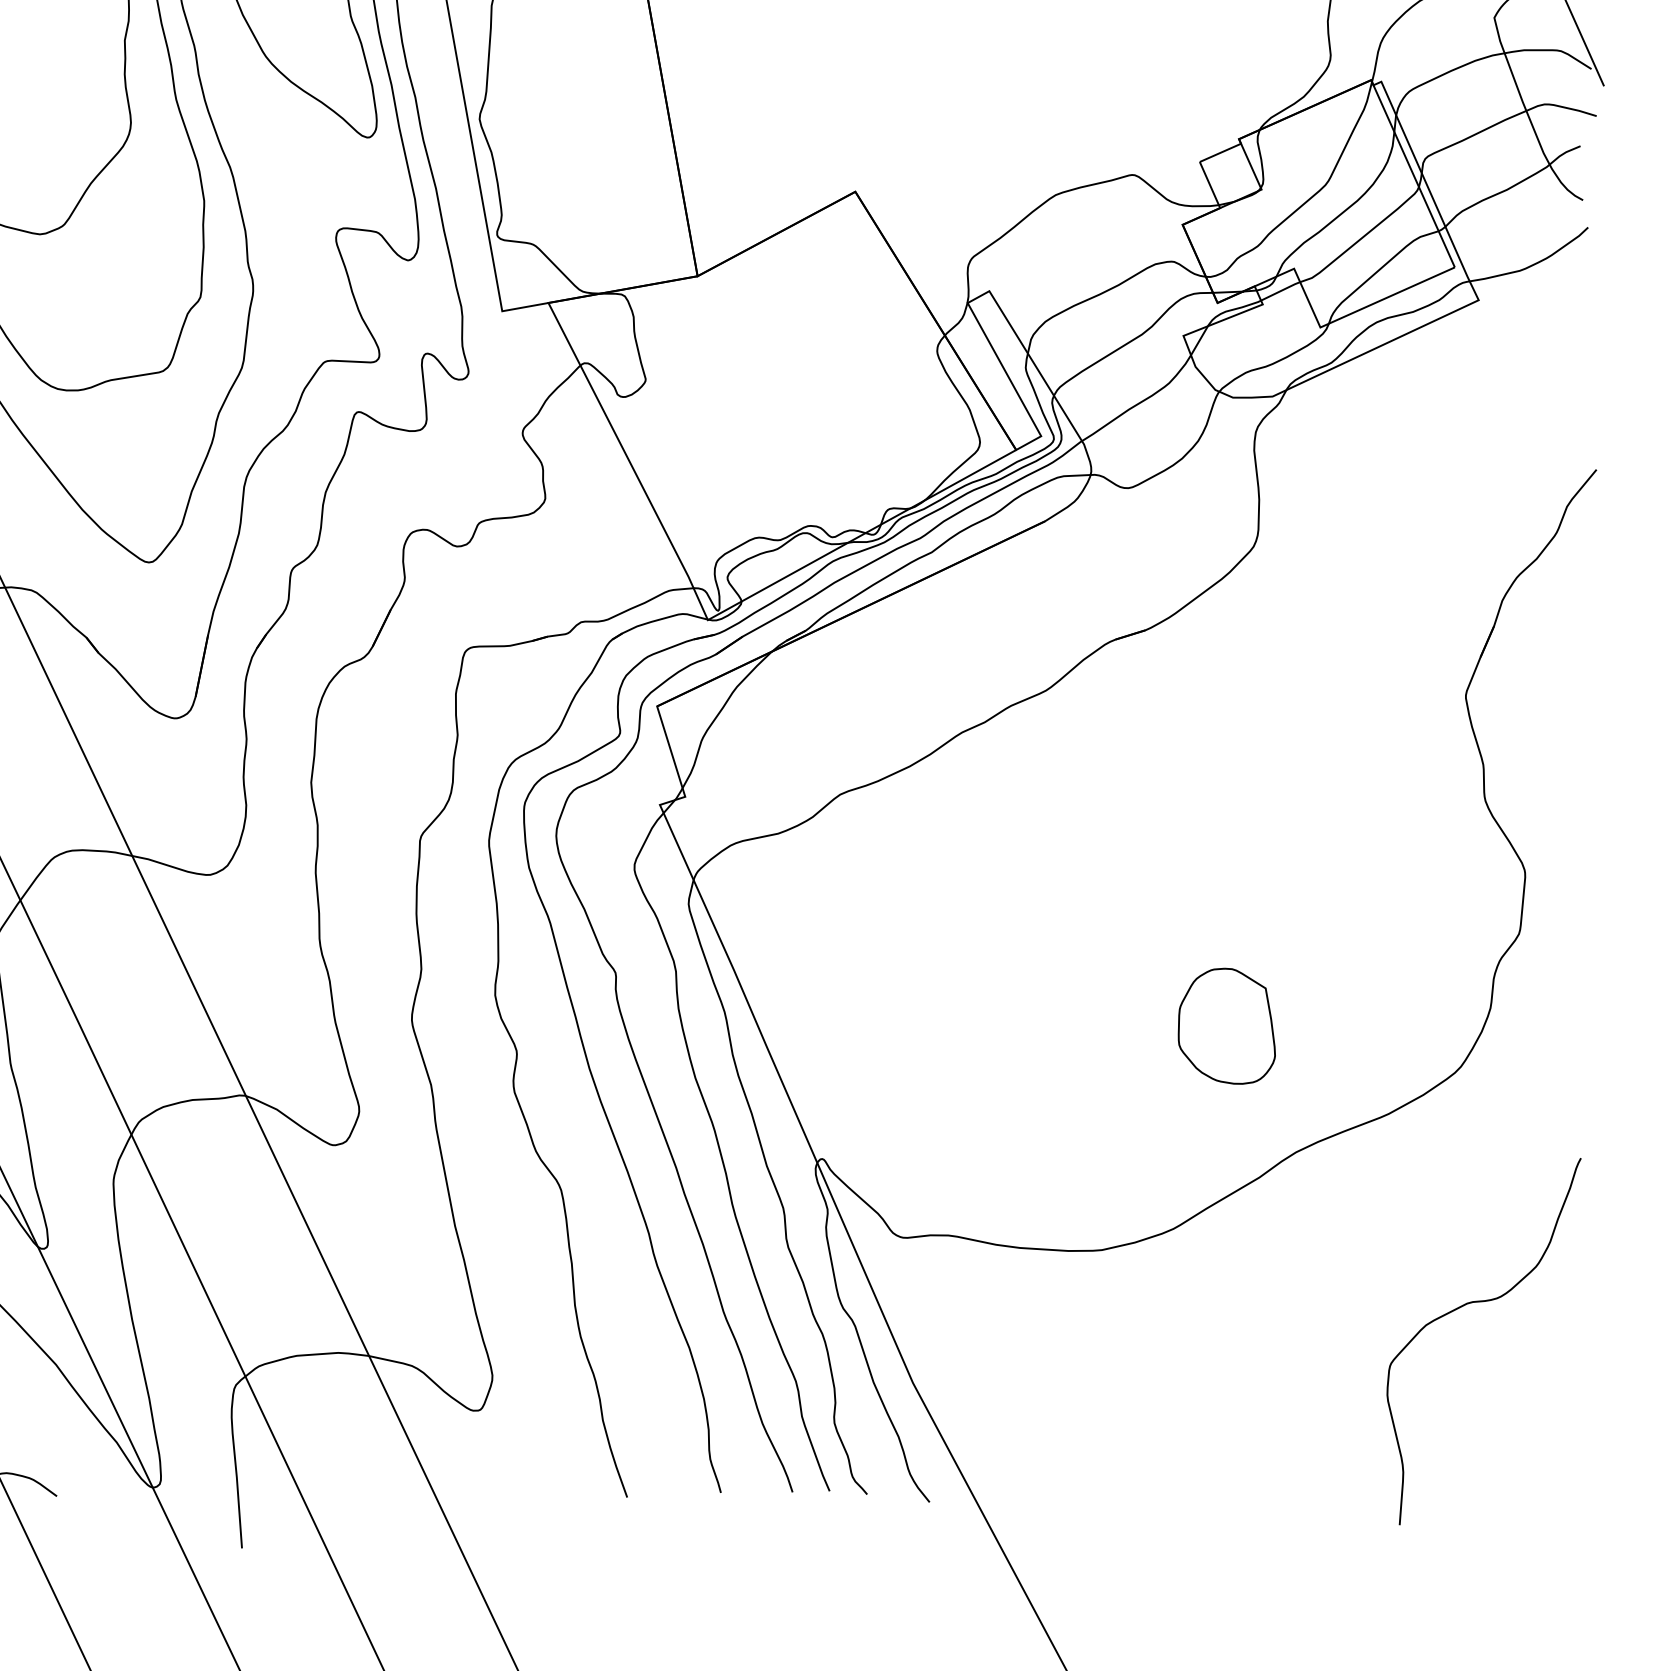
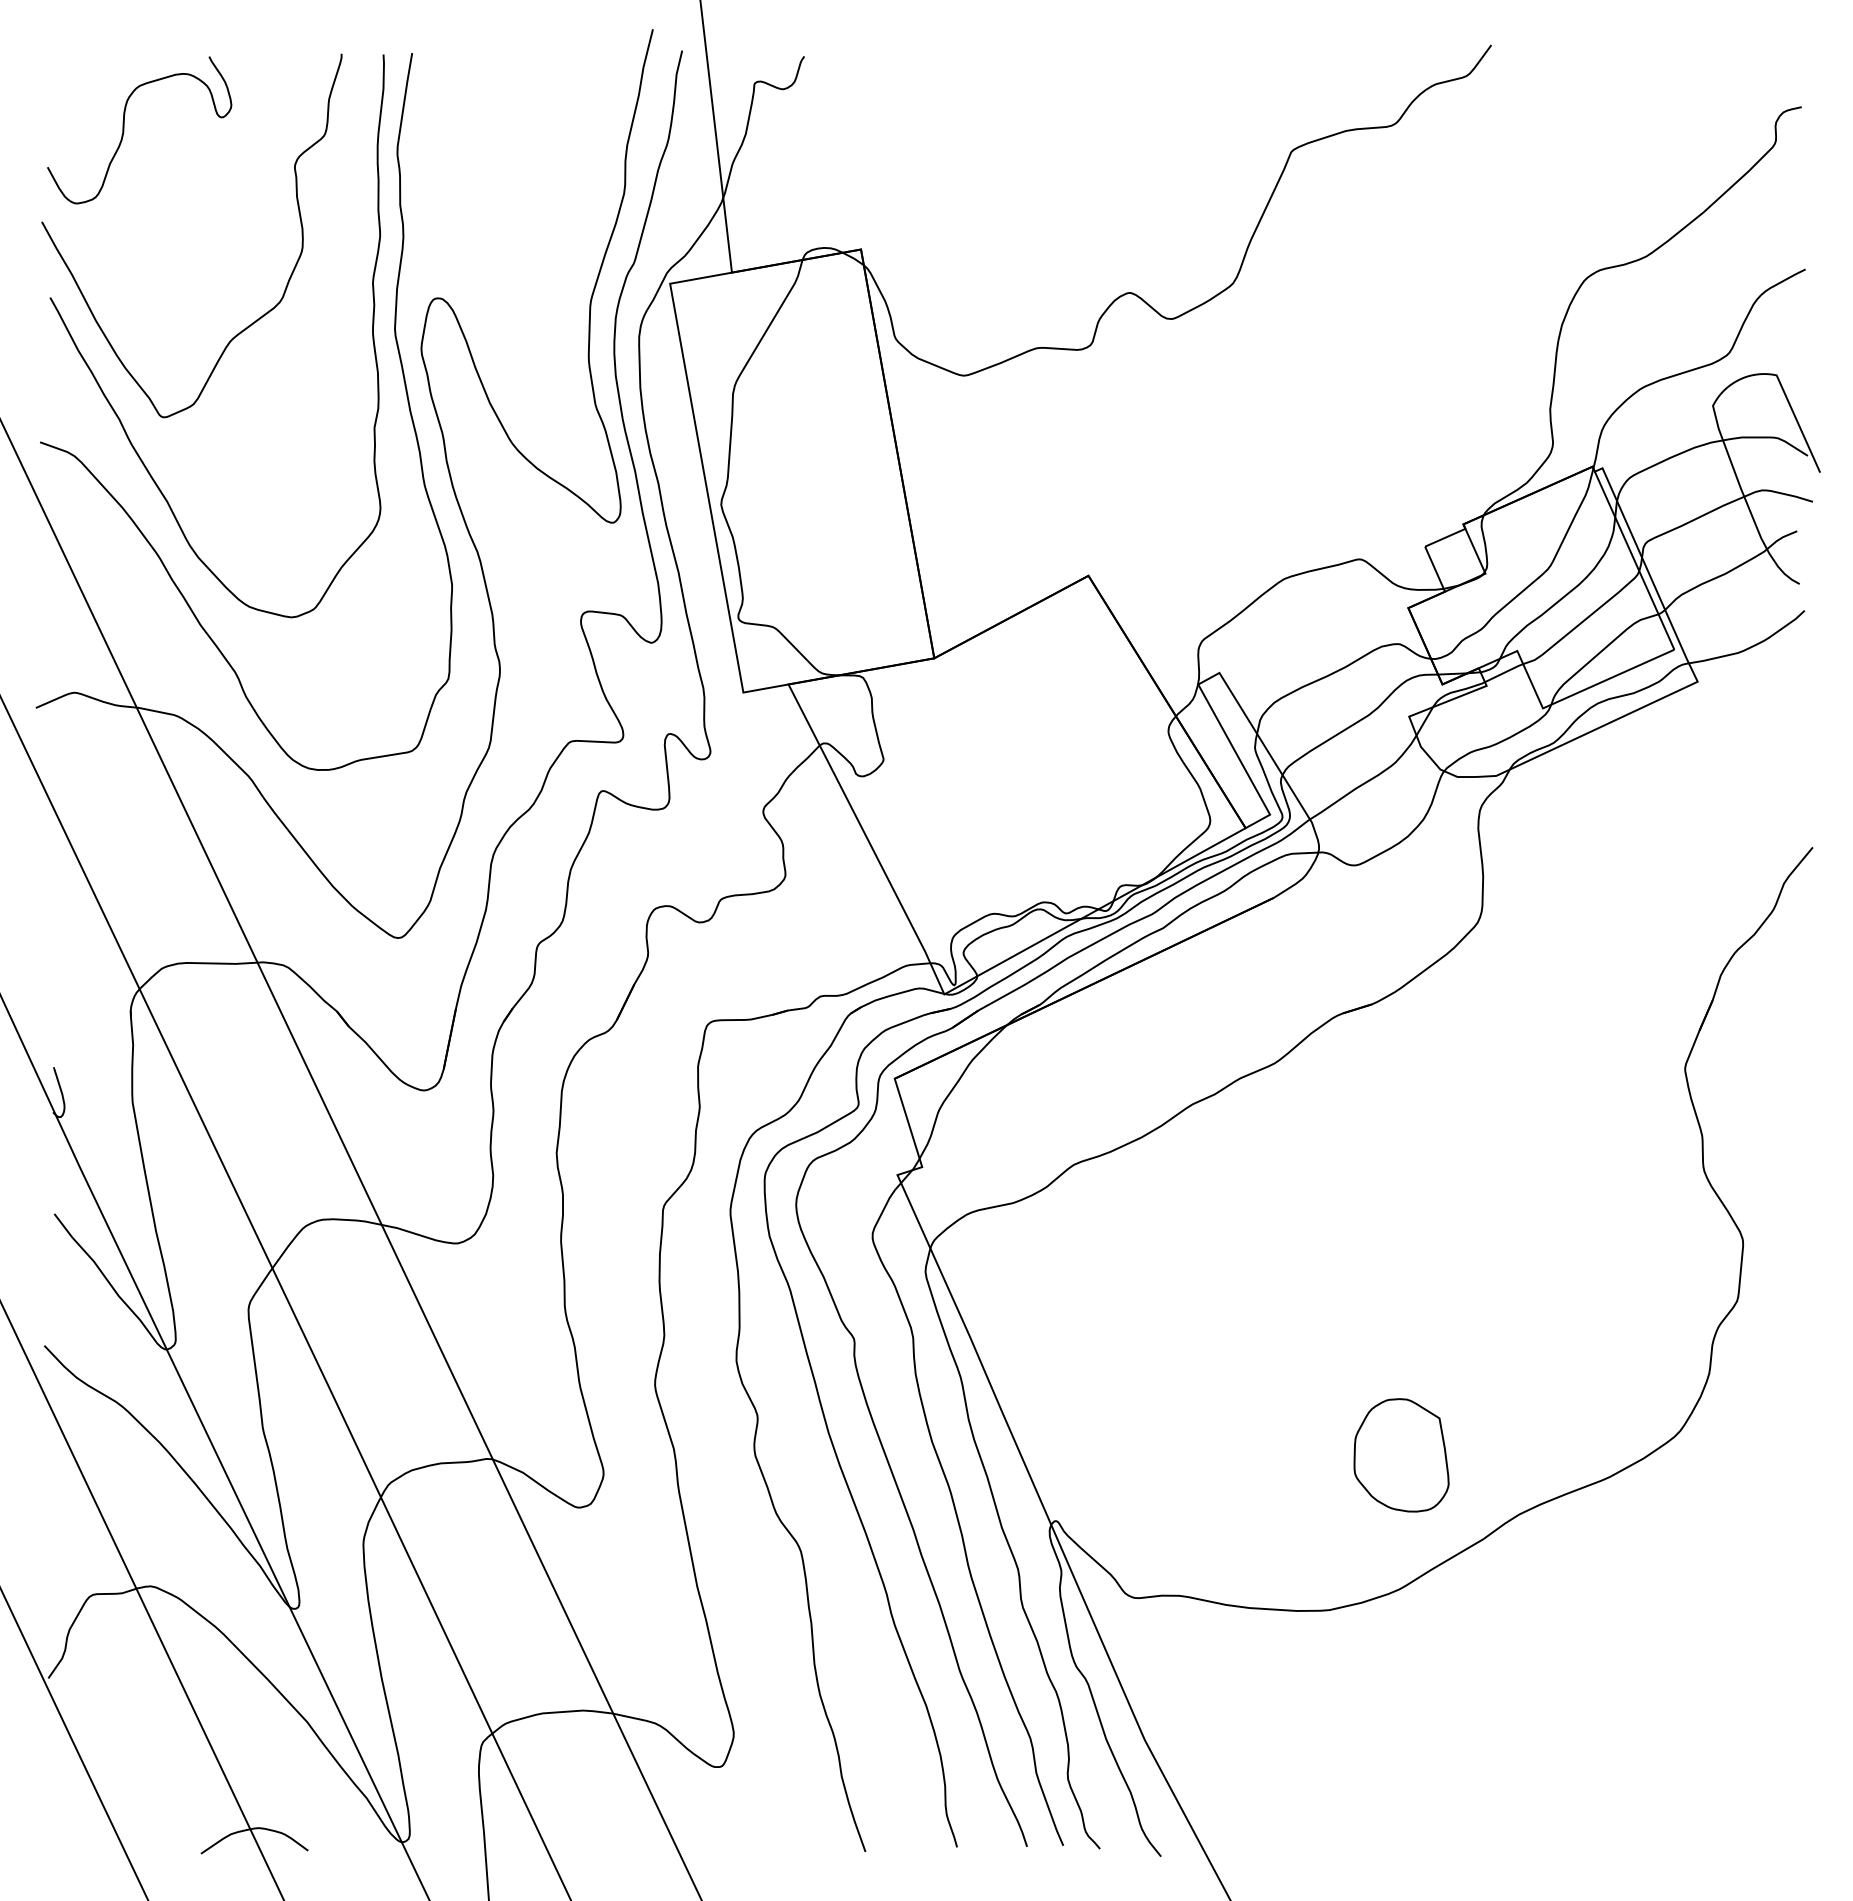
part: (1226, 1026) -> (1401, 1455), moved
curve: (1481, 1302) -> (1700, 1661), removed

